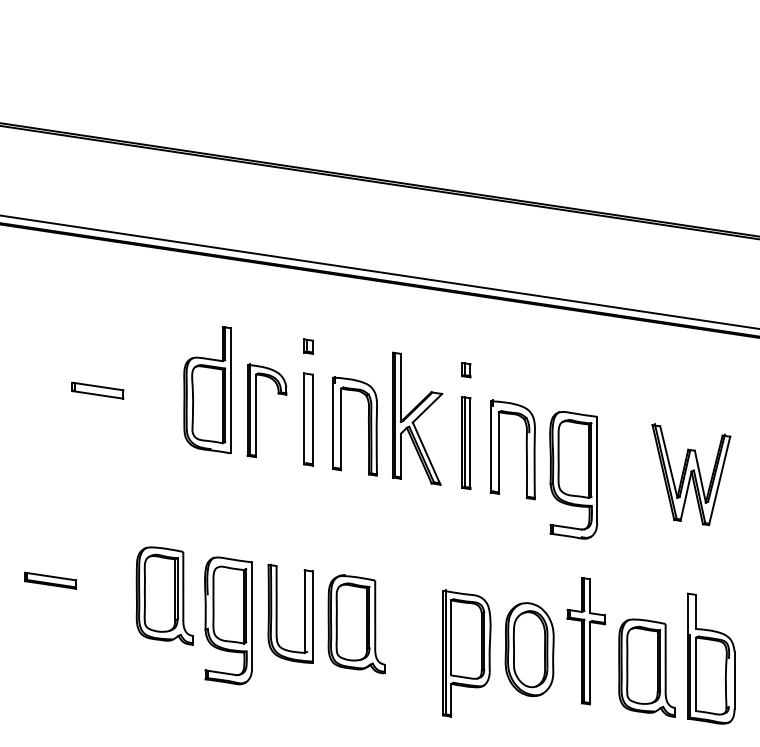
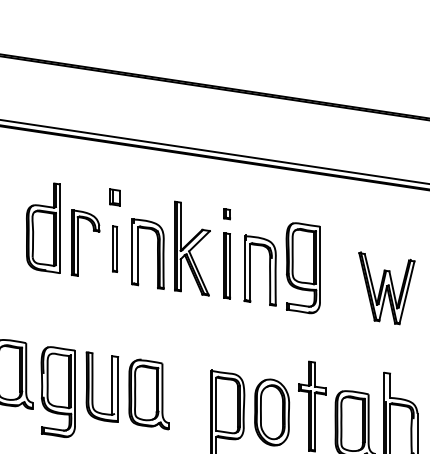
part: (308, 346) -> (115, 197), size x1.6
part: (308, 419) -> (115, 249), size x0.7
part: (573, 475) -> (303, 268), moved

